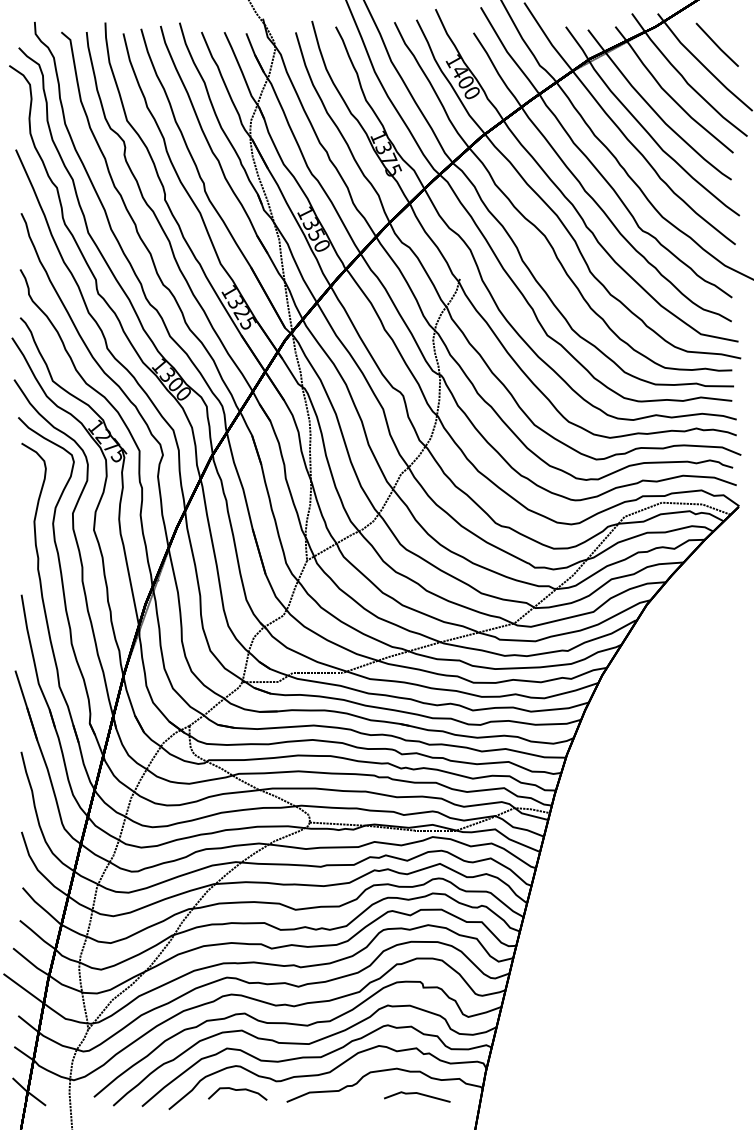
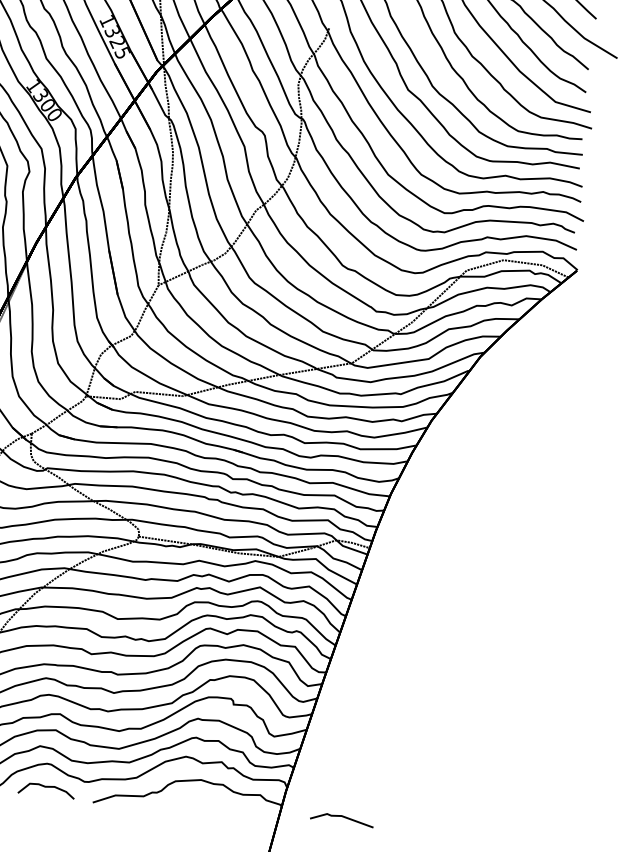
line: (417, 1094) -> (342, 817), moved

